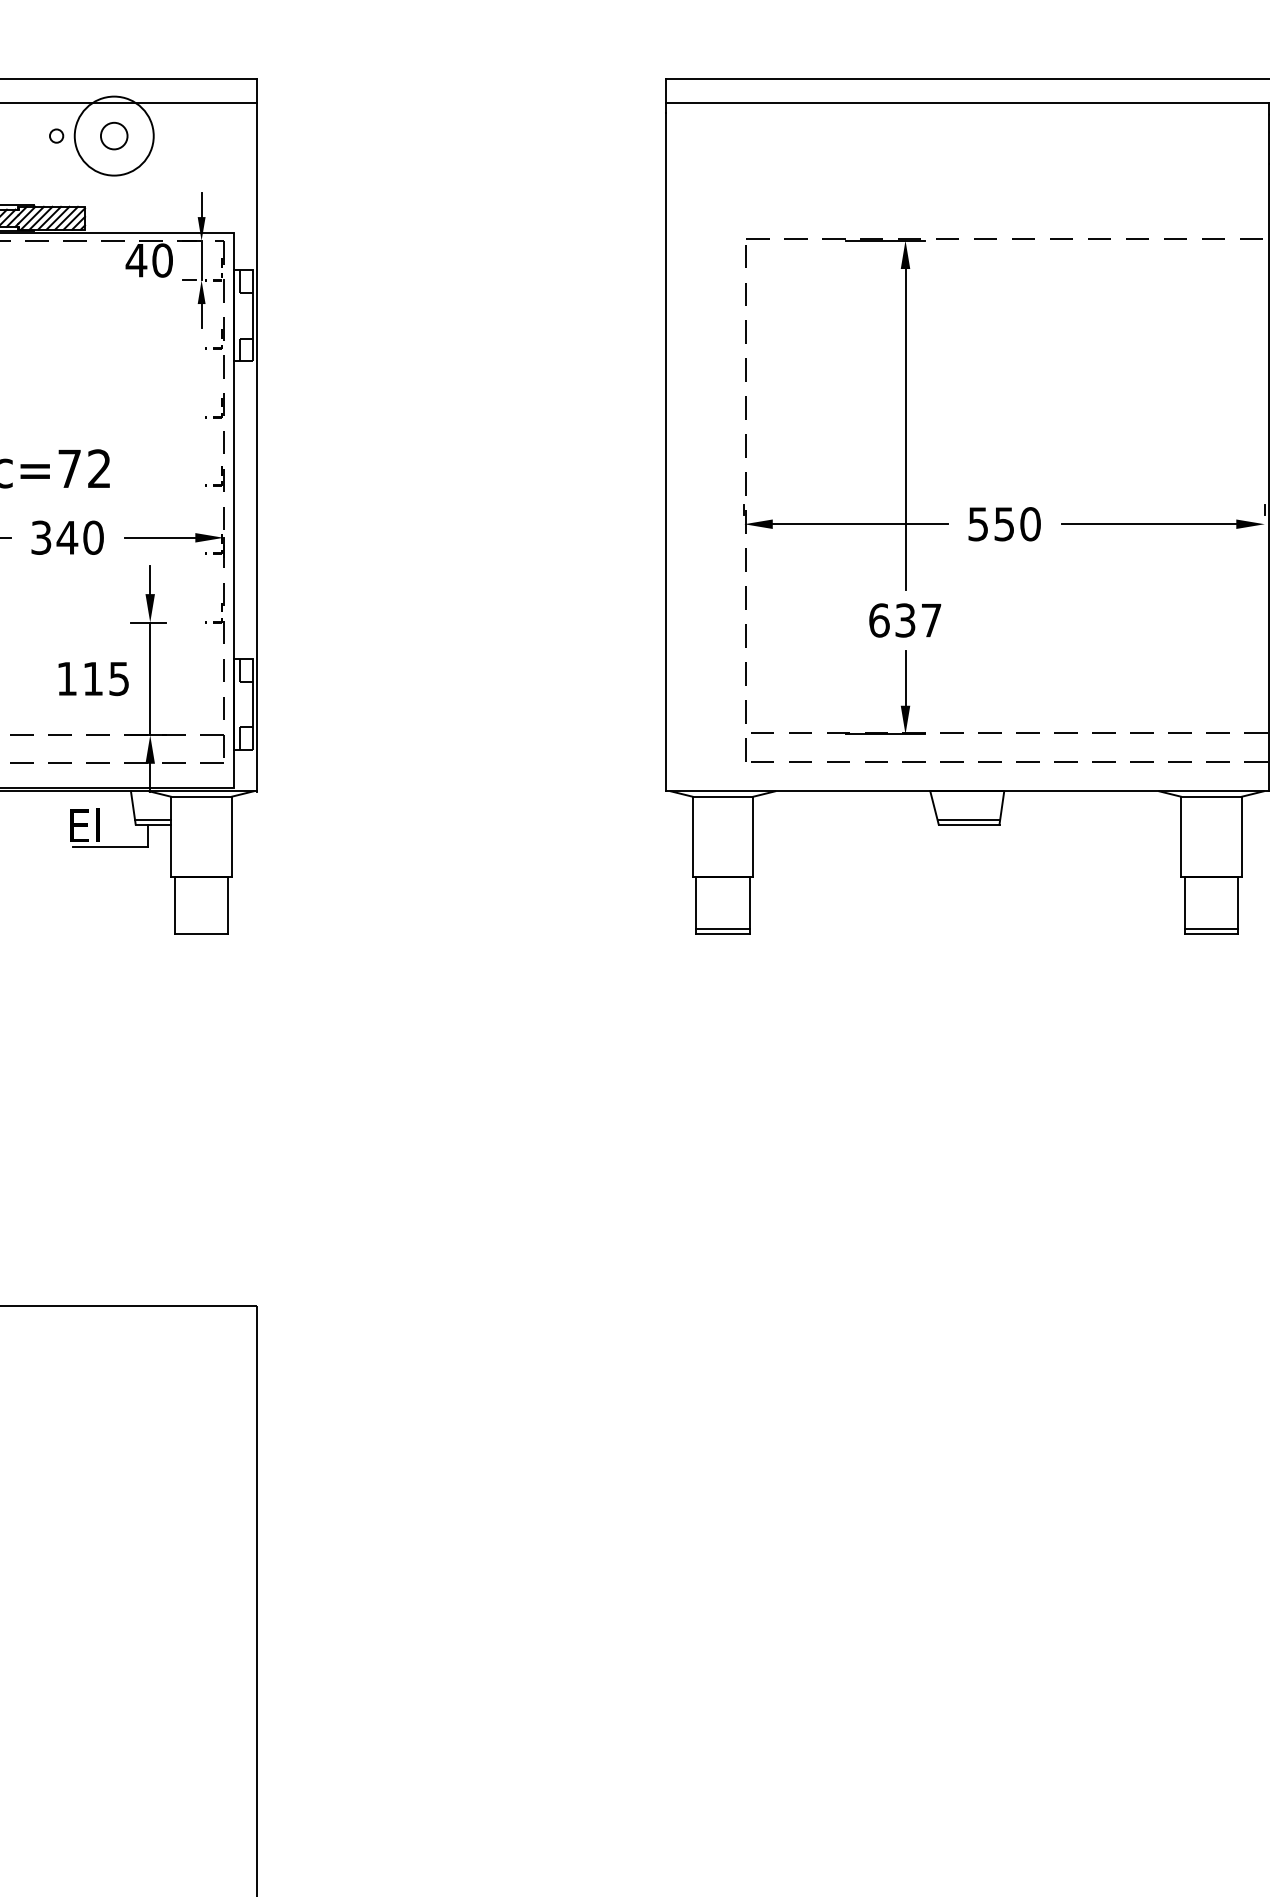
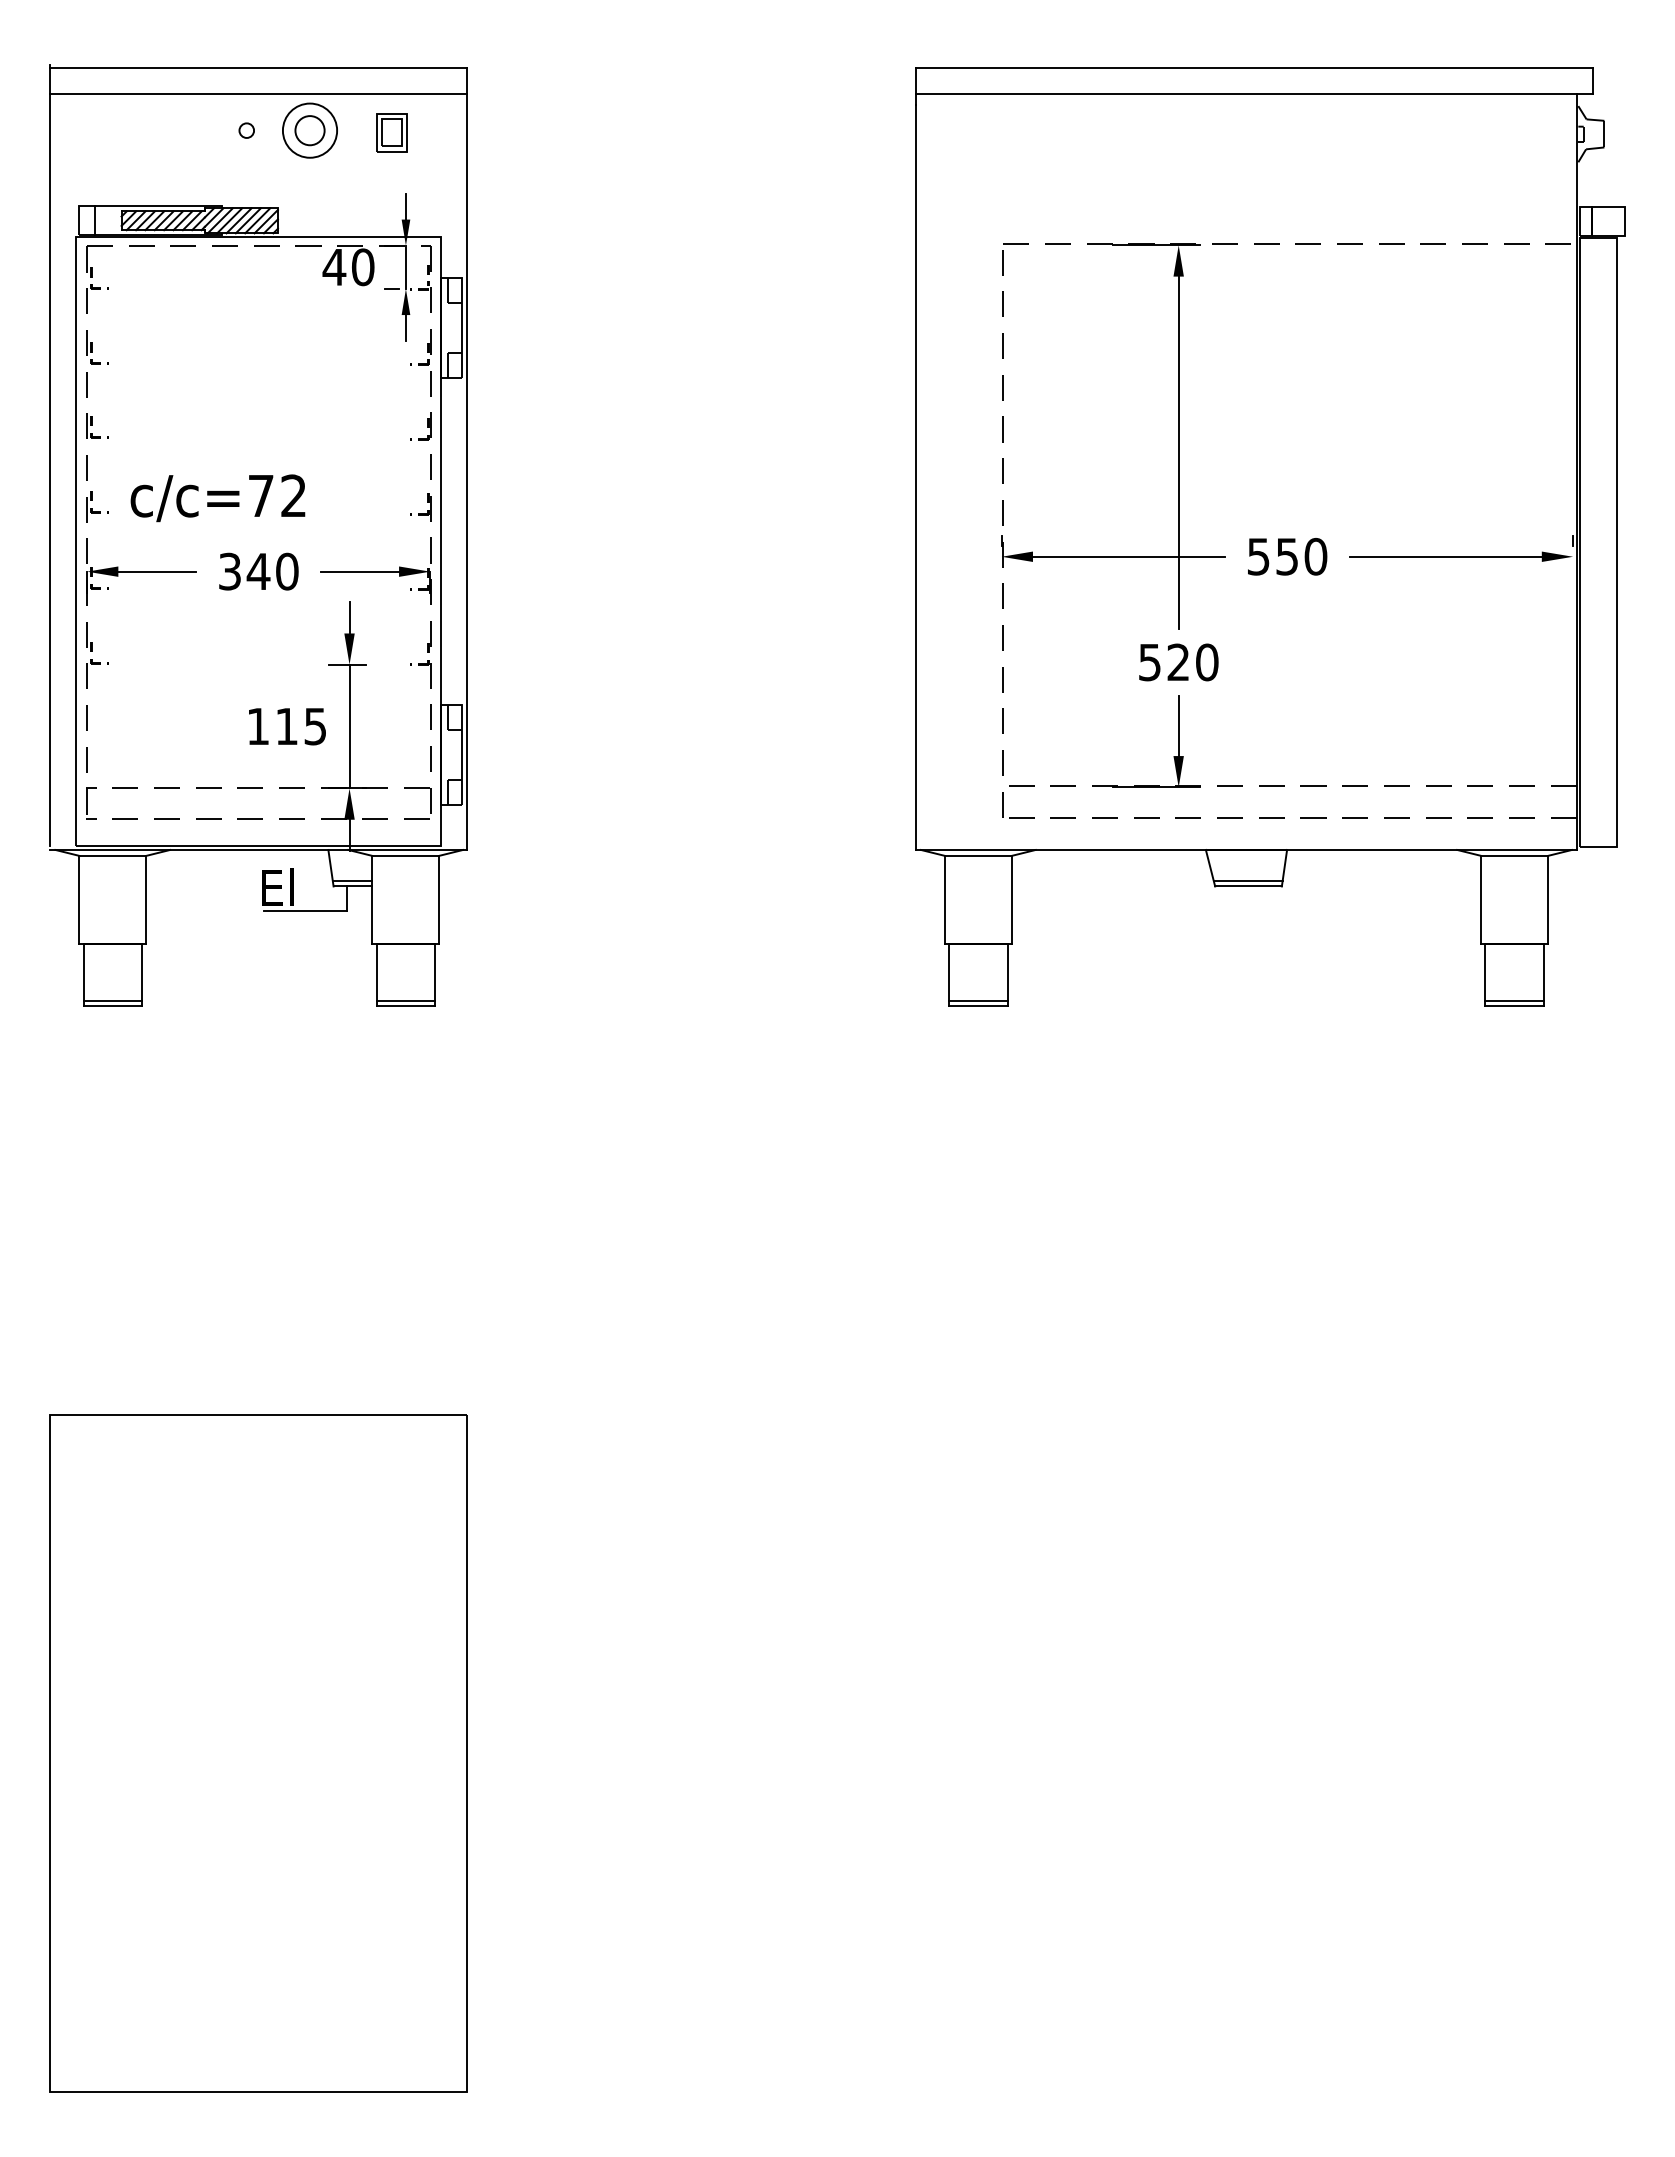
circle: (113, 135) -> (309, 130), size x0.62
part: (188, 137) -> (391, 132), added
text: (905, 620) -> (1178, 662), 637 -> 520
line: (201, 929) -> (405, 1001), added

